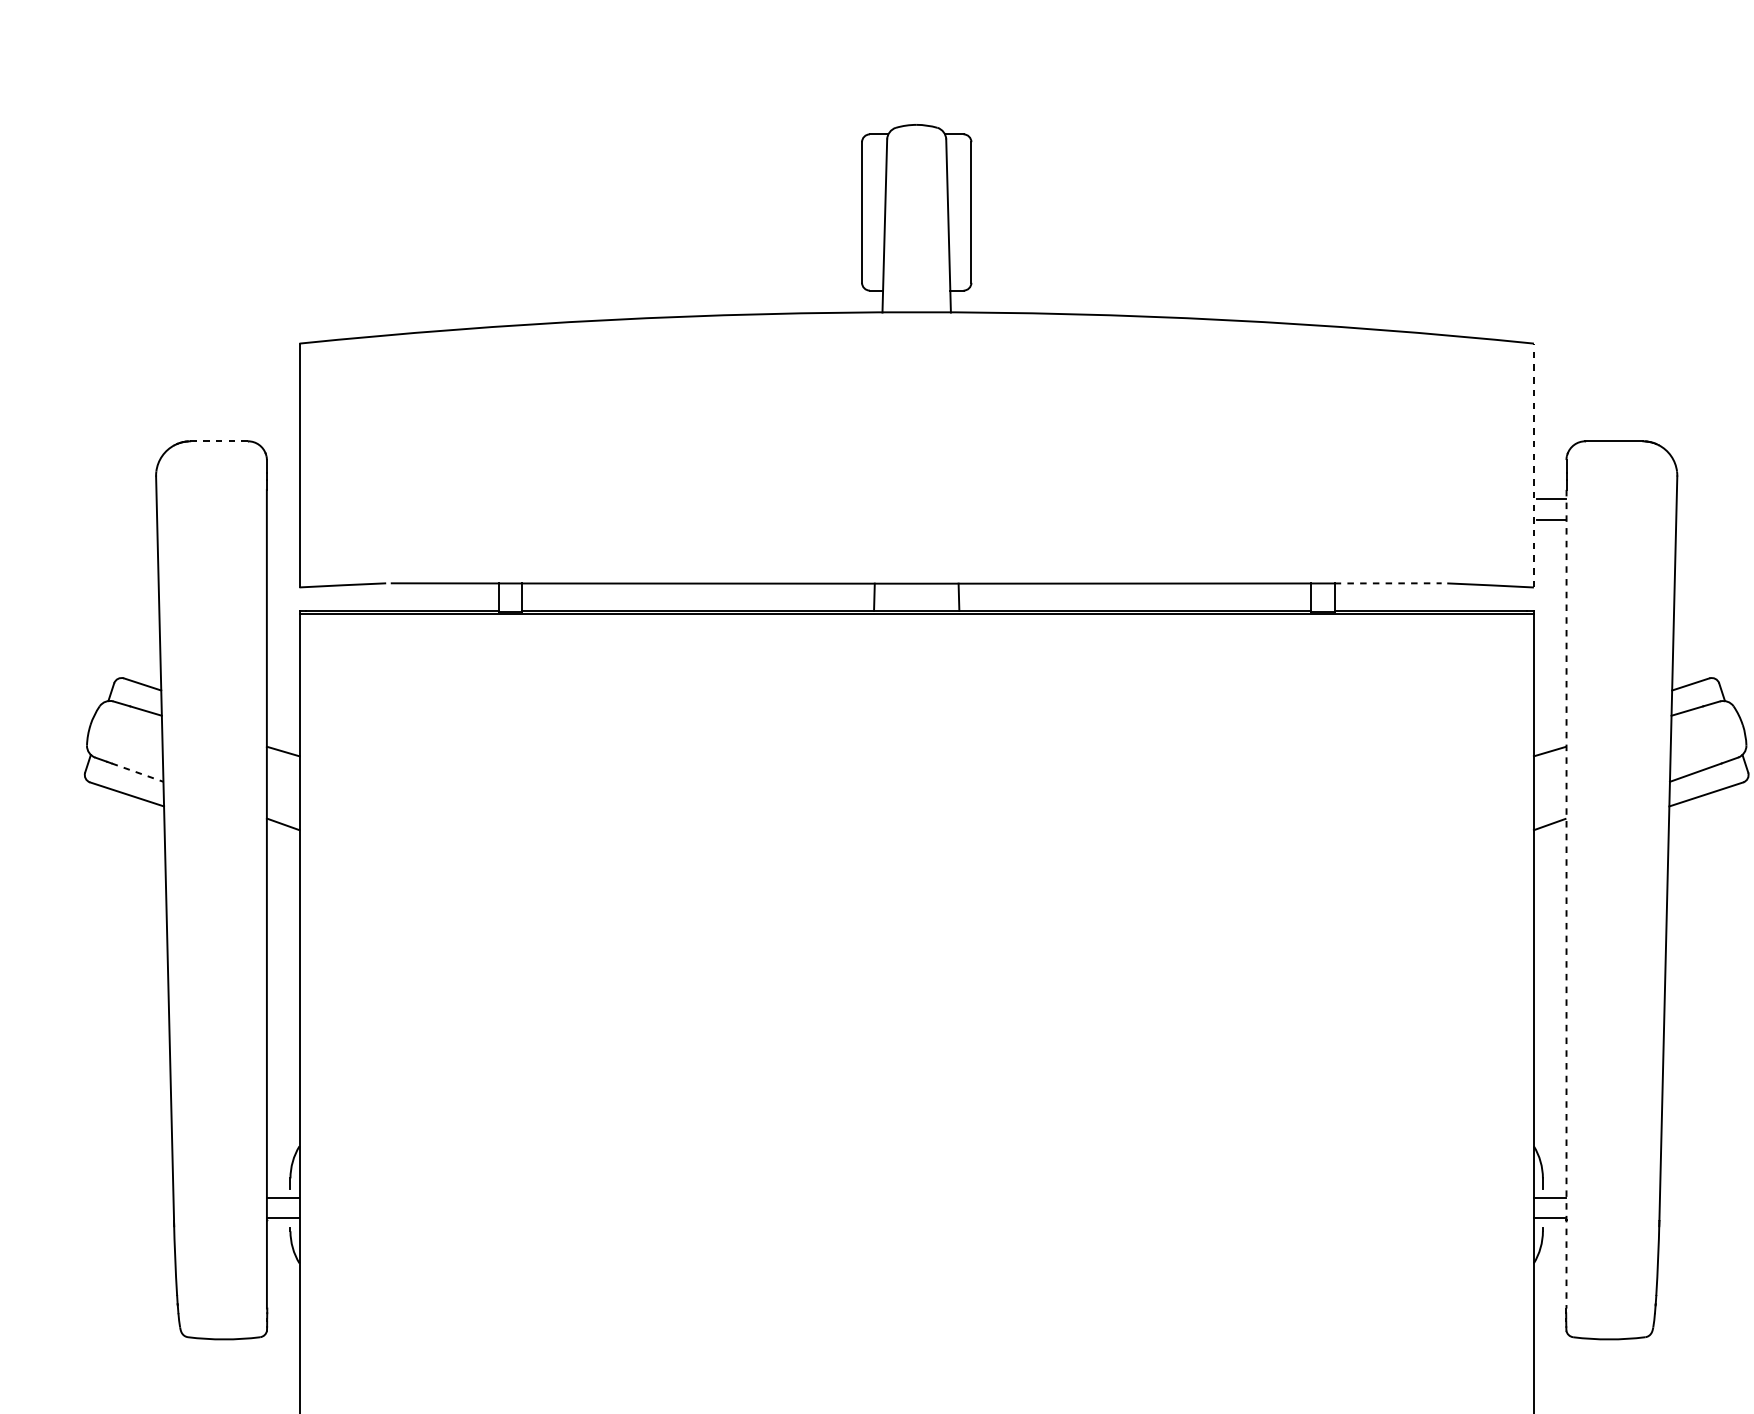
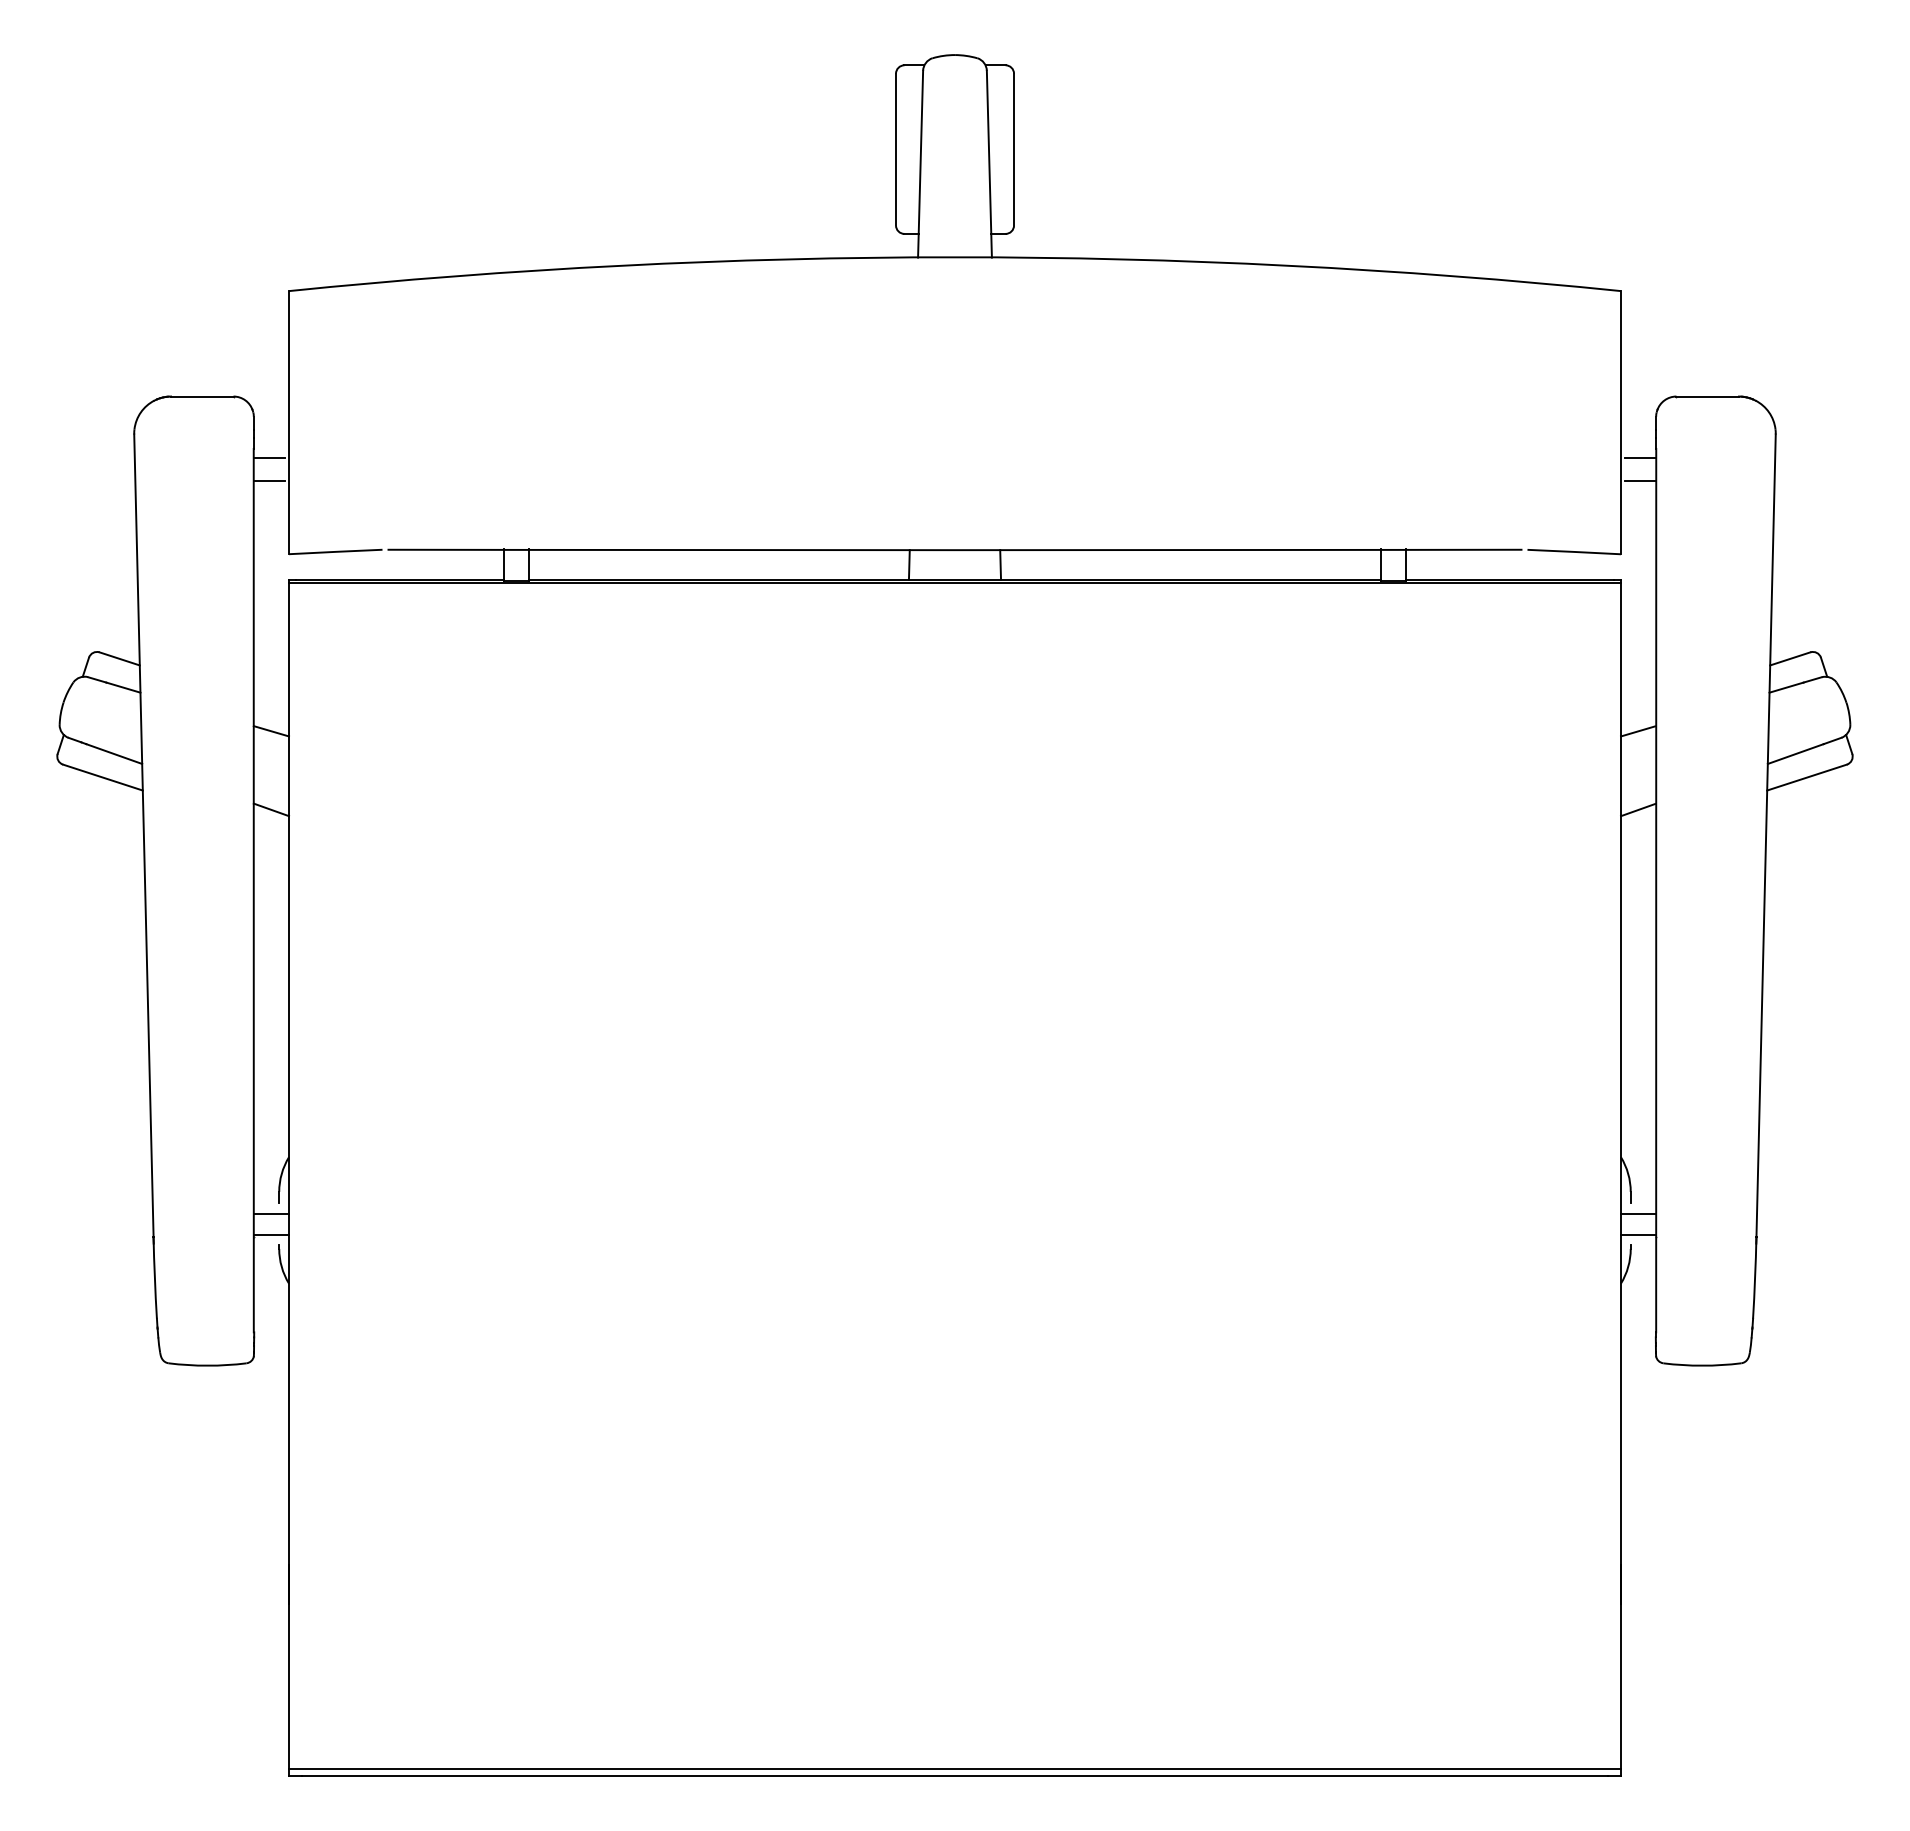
line: (219, 441) -> (202, 396), dashed -> solid
line: (1534, 465) -> (1621, 422), dashed -> solid
line: (281, 498) -> (269, 458), added
line: (281, 520) -> (269, 481), added
line: (1387, 583) -> (1463, 549), dashed -> solid
line: (137, 773) -> (114, 754), dashed -> solid
line: (1566, 899) -> (1656, 890), dashed -> solid

